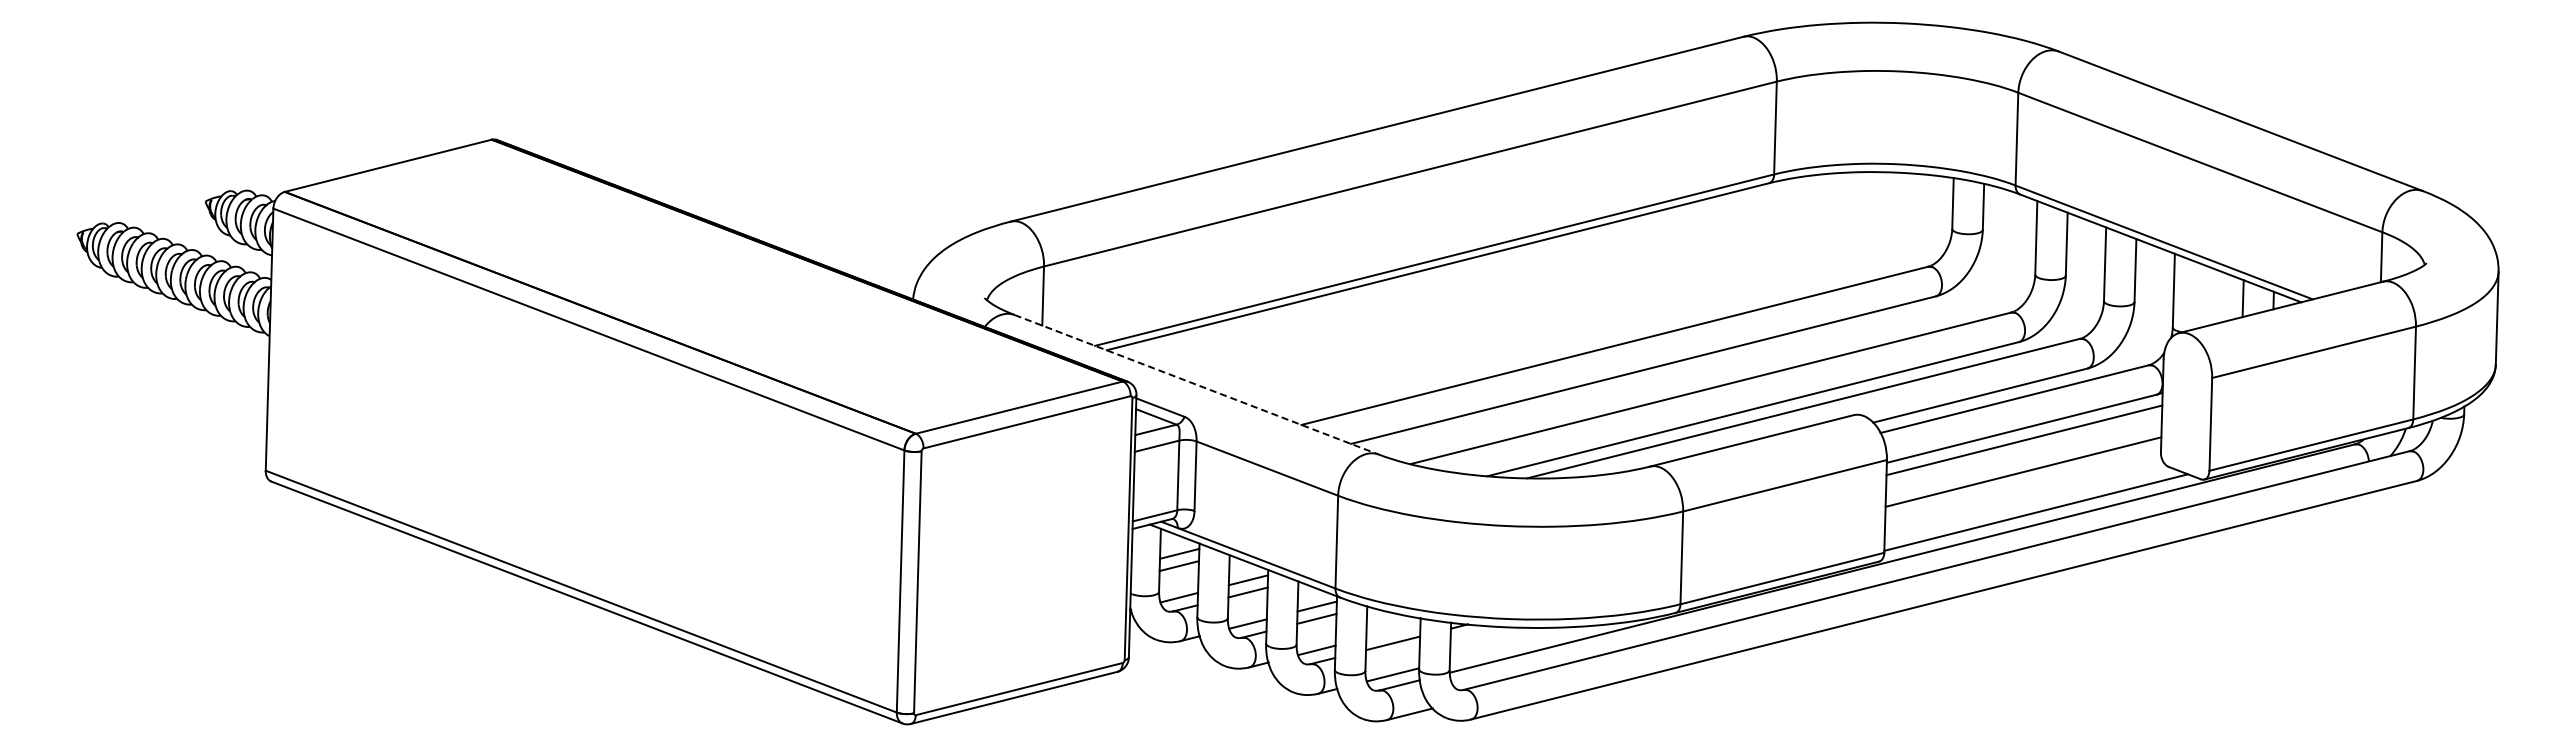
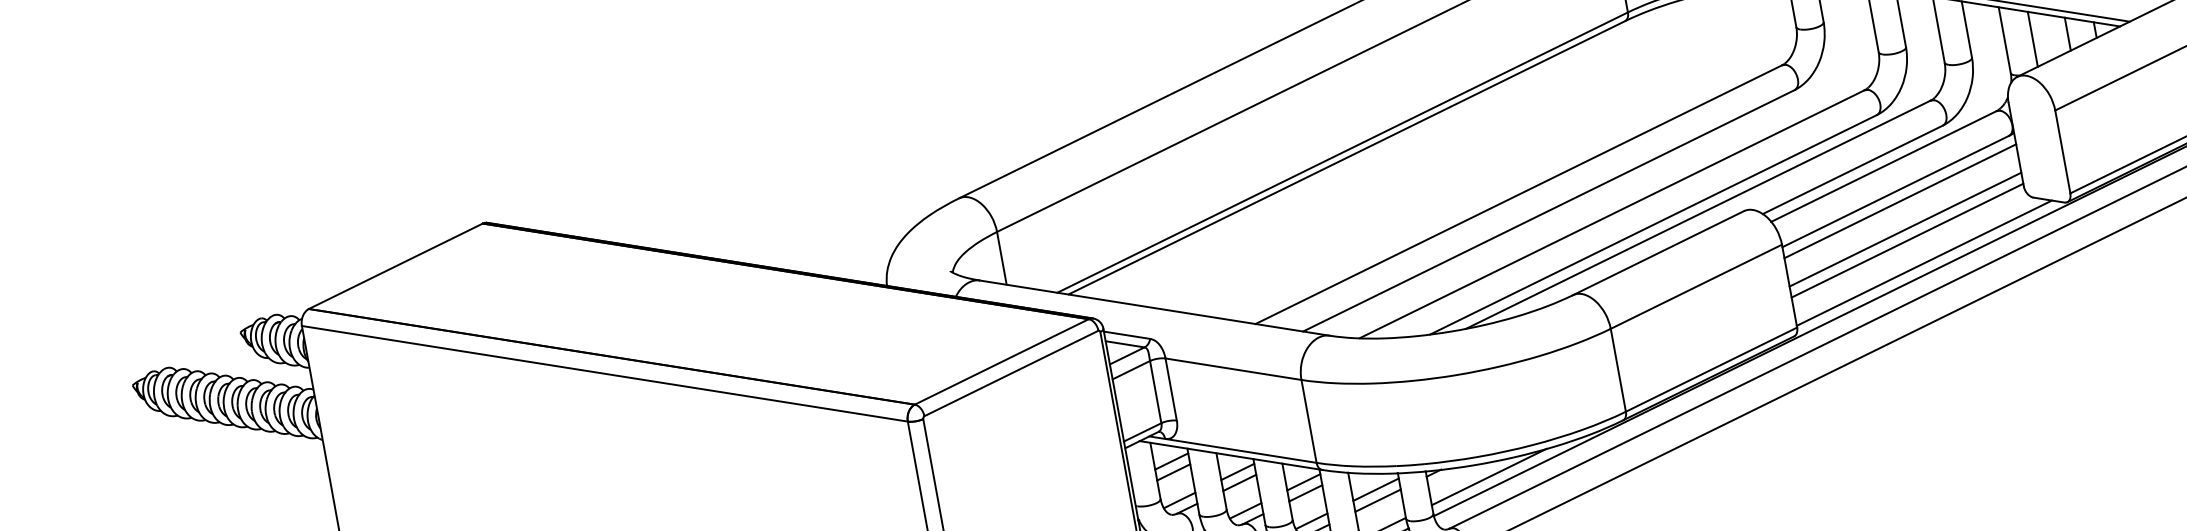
line: (2204, 296) -> (2033, 39), added
line: (1196, 384) -> (1154, 307), dashed -> solid
line: (2022, 484) -> (1906, 240), added
line: (1393, 630) -> (1376, 489), added
line: (1518, 643) -> (1489, 477), added

